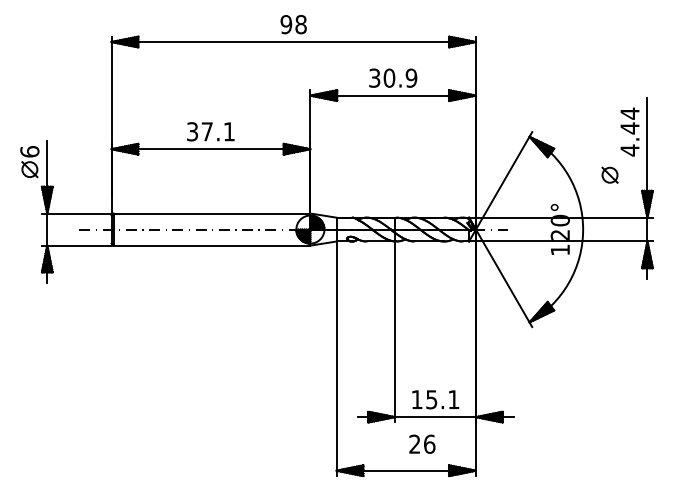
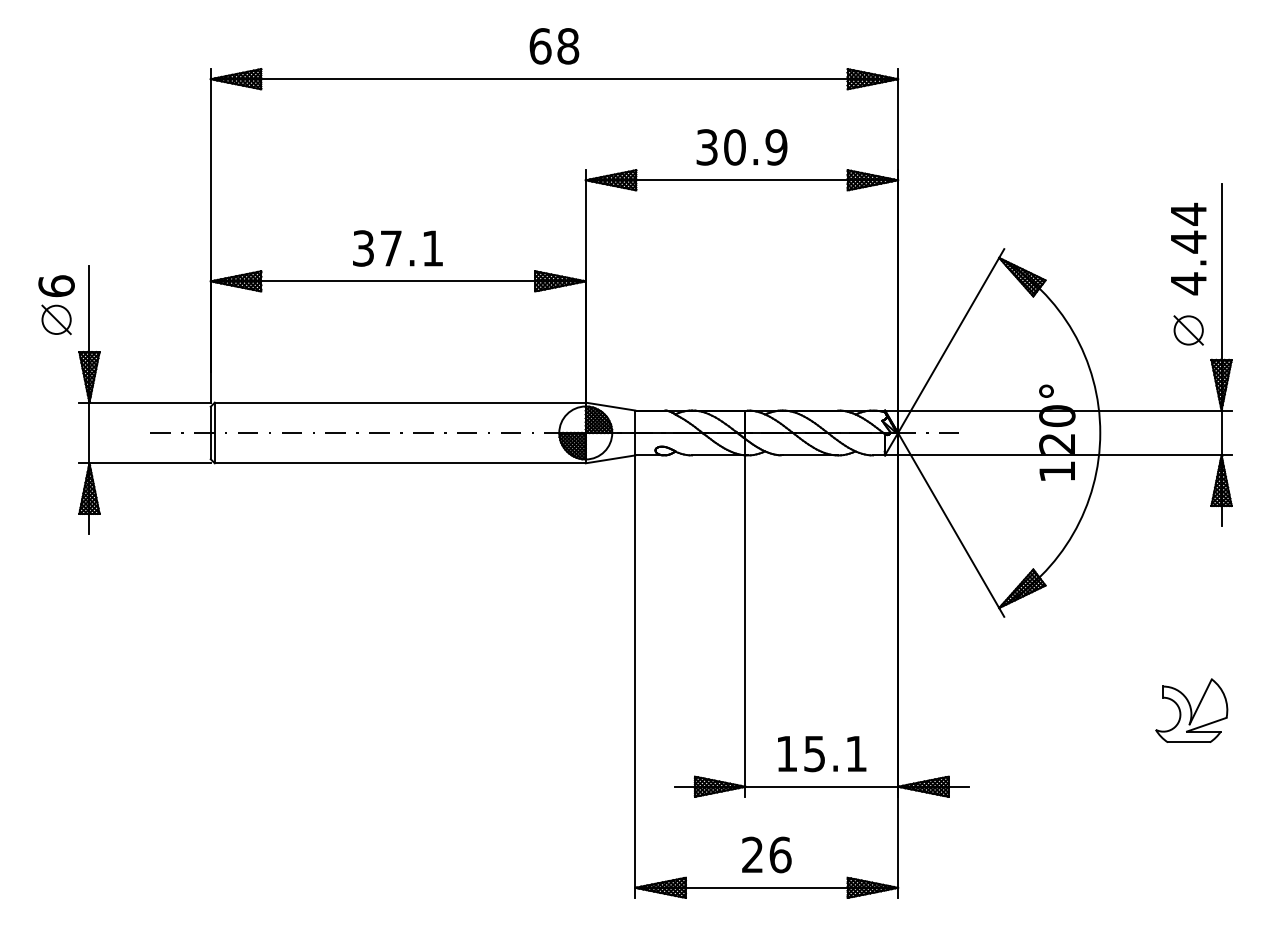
text: (286, 24) -> (540, 46), 98 -> 68
part: (609, 174) -> (1187, 329), moved
part: (631, 376) -> (1191, 710), added
text: (422, 443) -> (767, 853), moved

